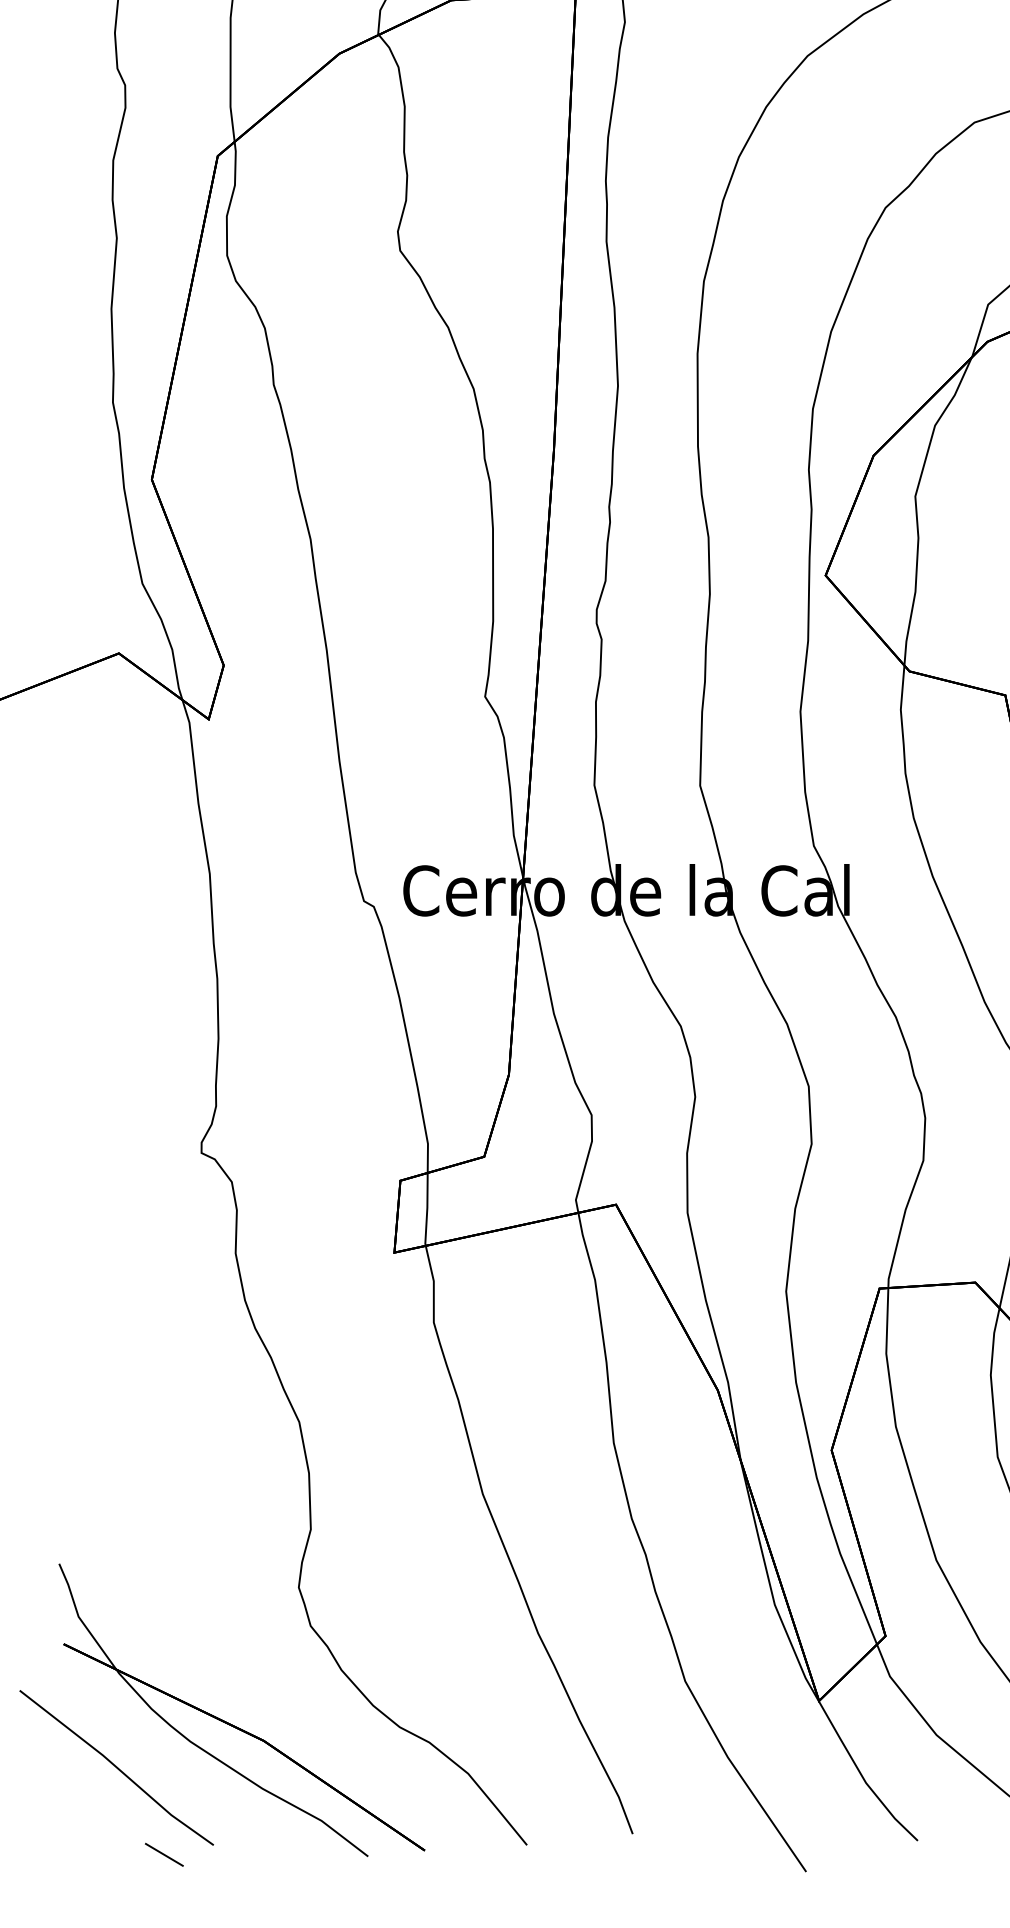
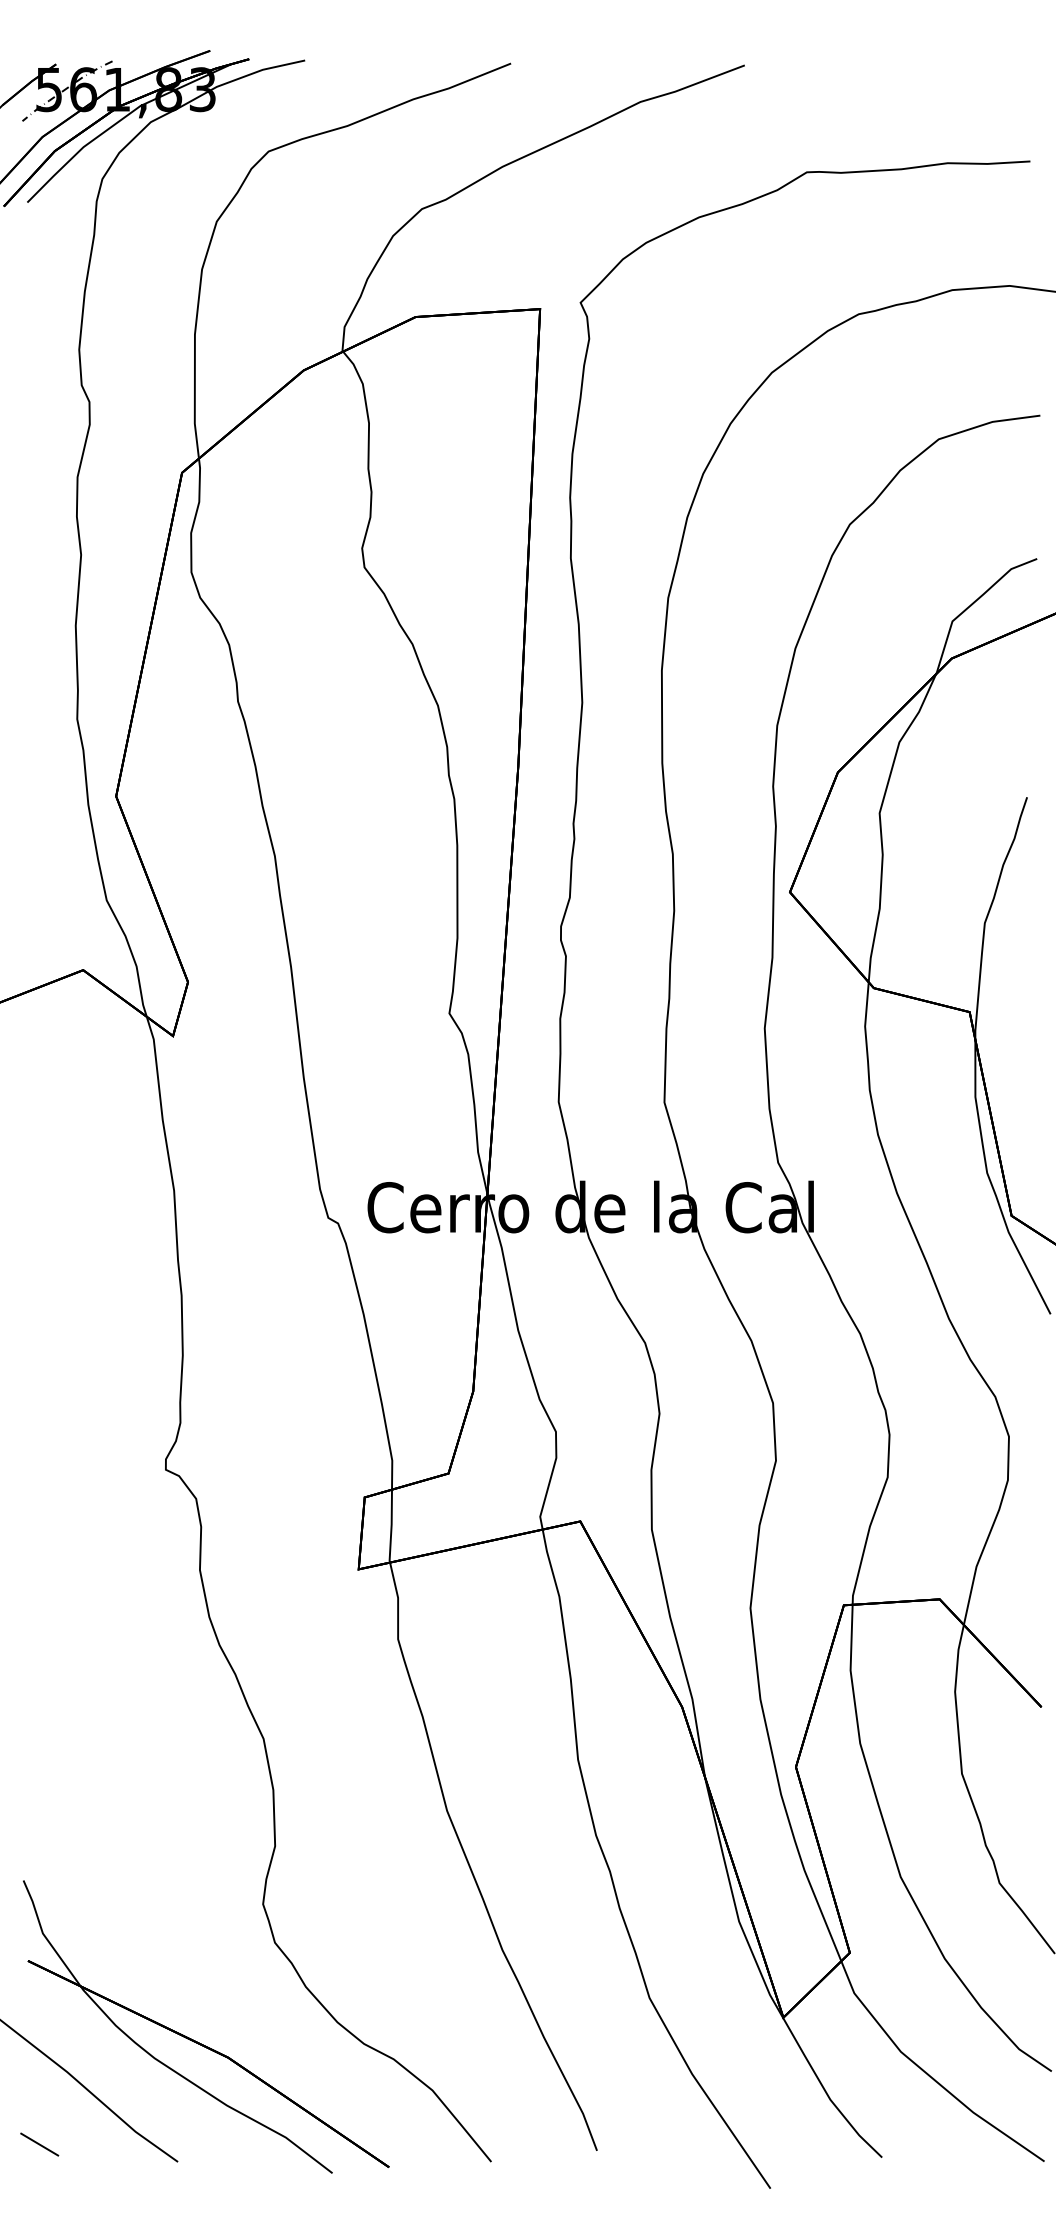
line: (164, 1854) -> (39, 2144), moved

